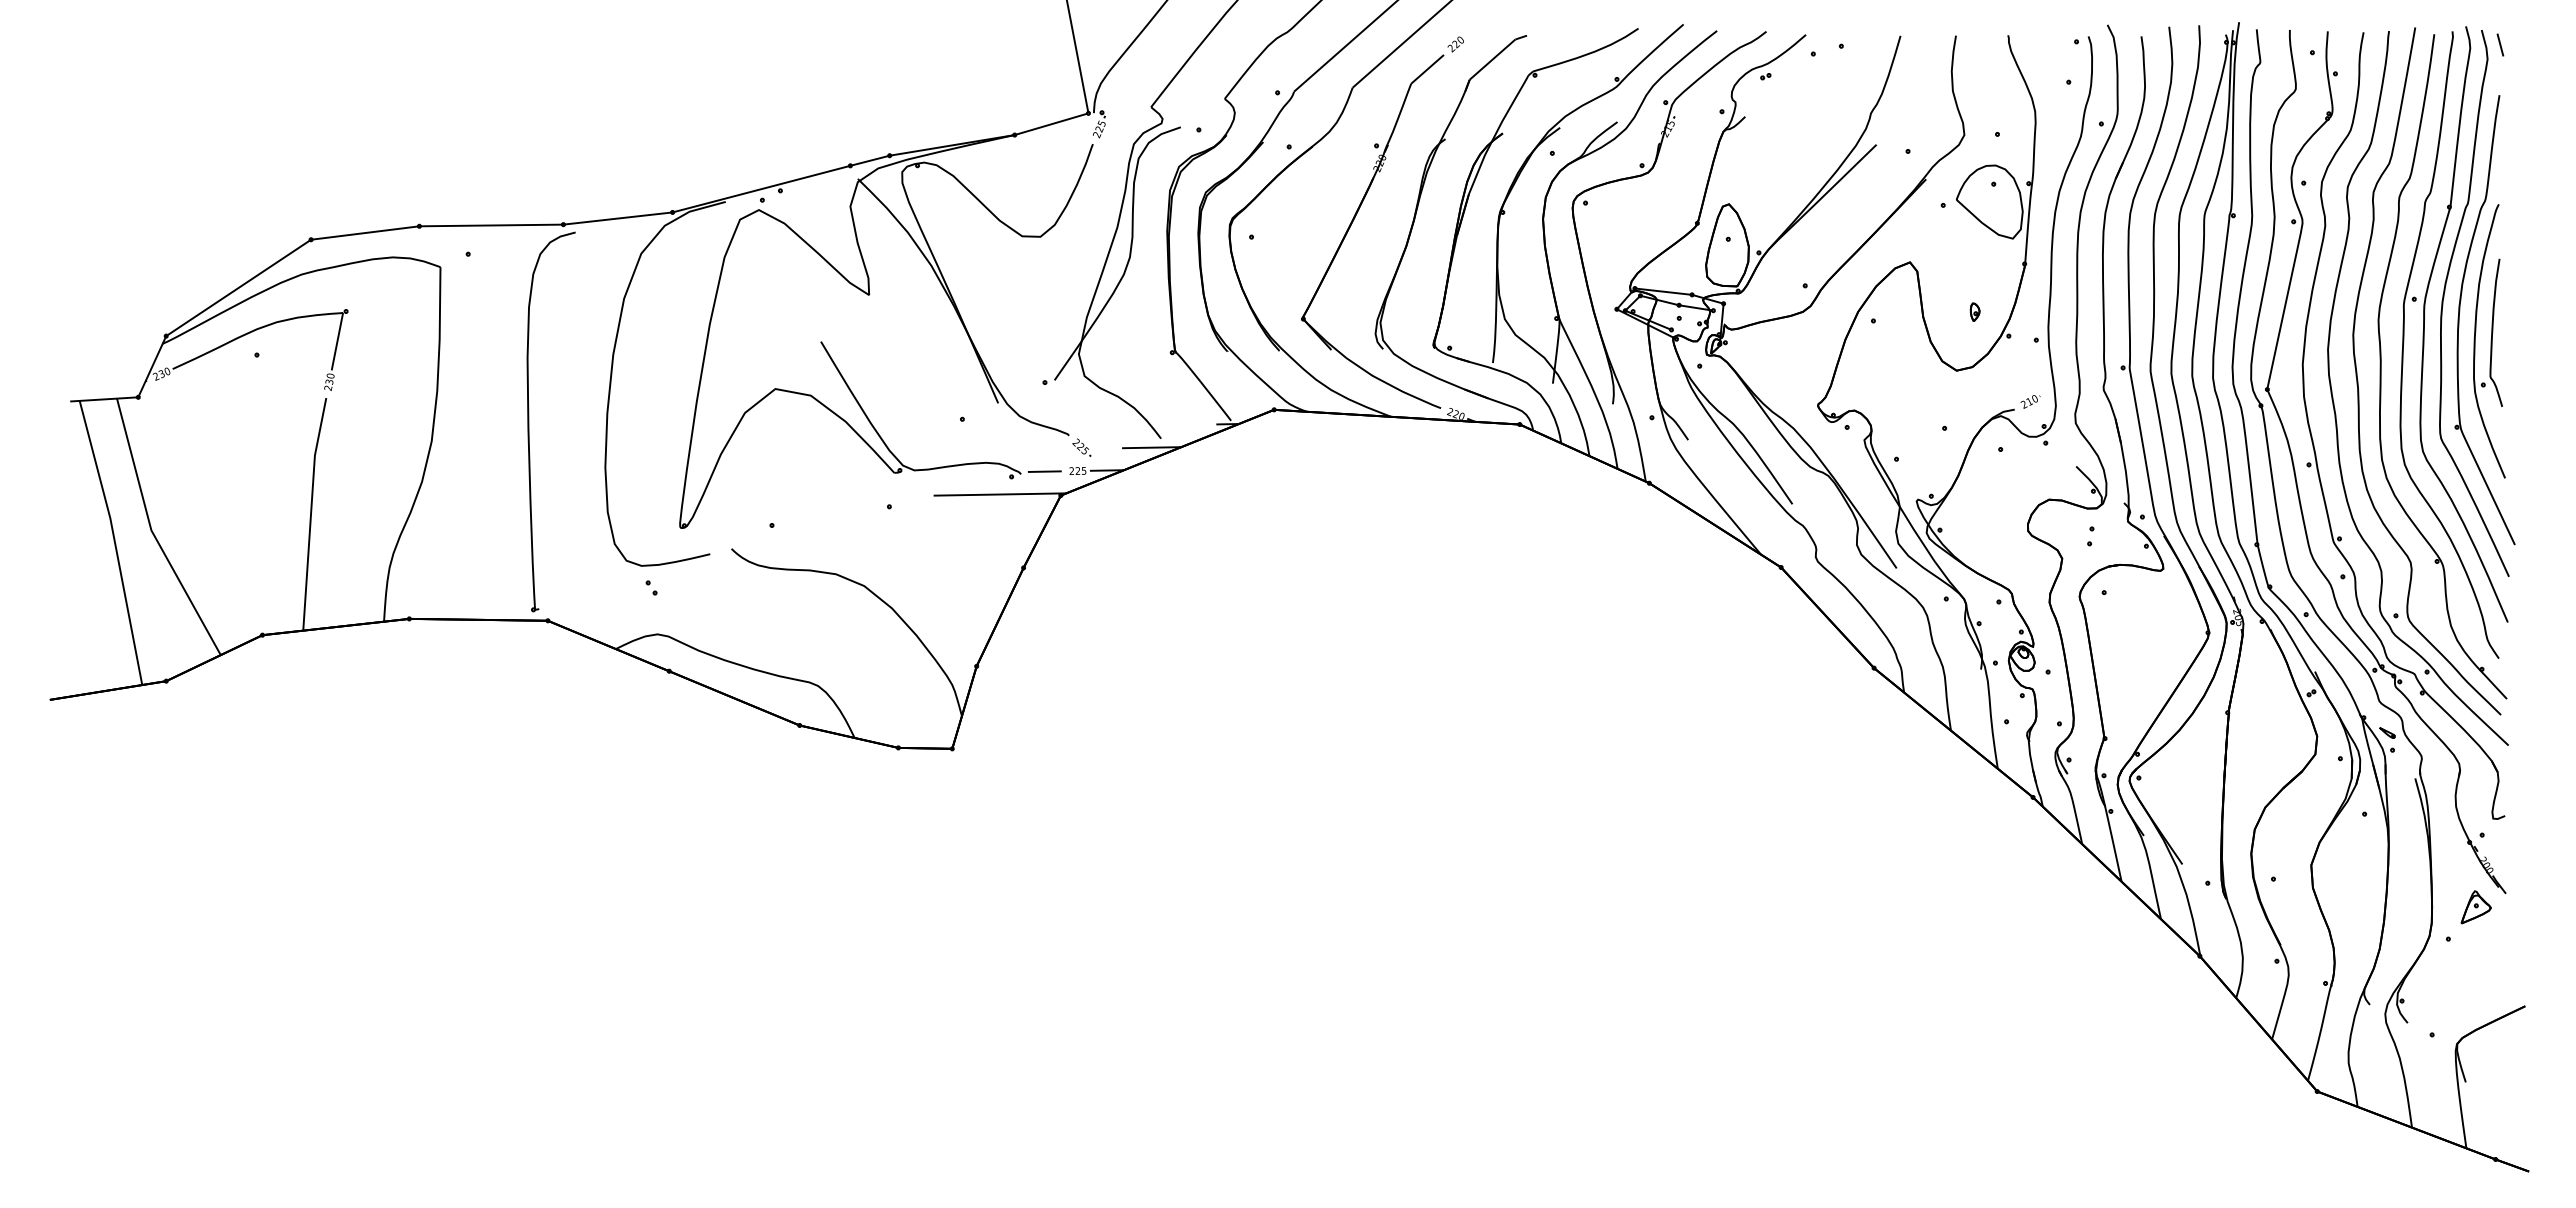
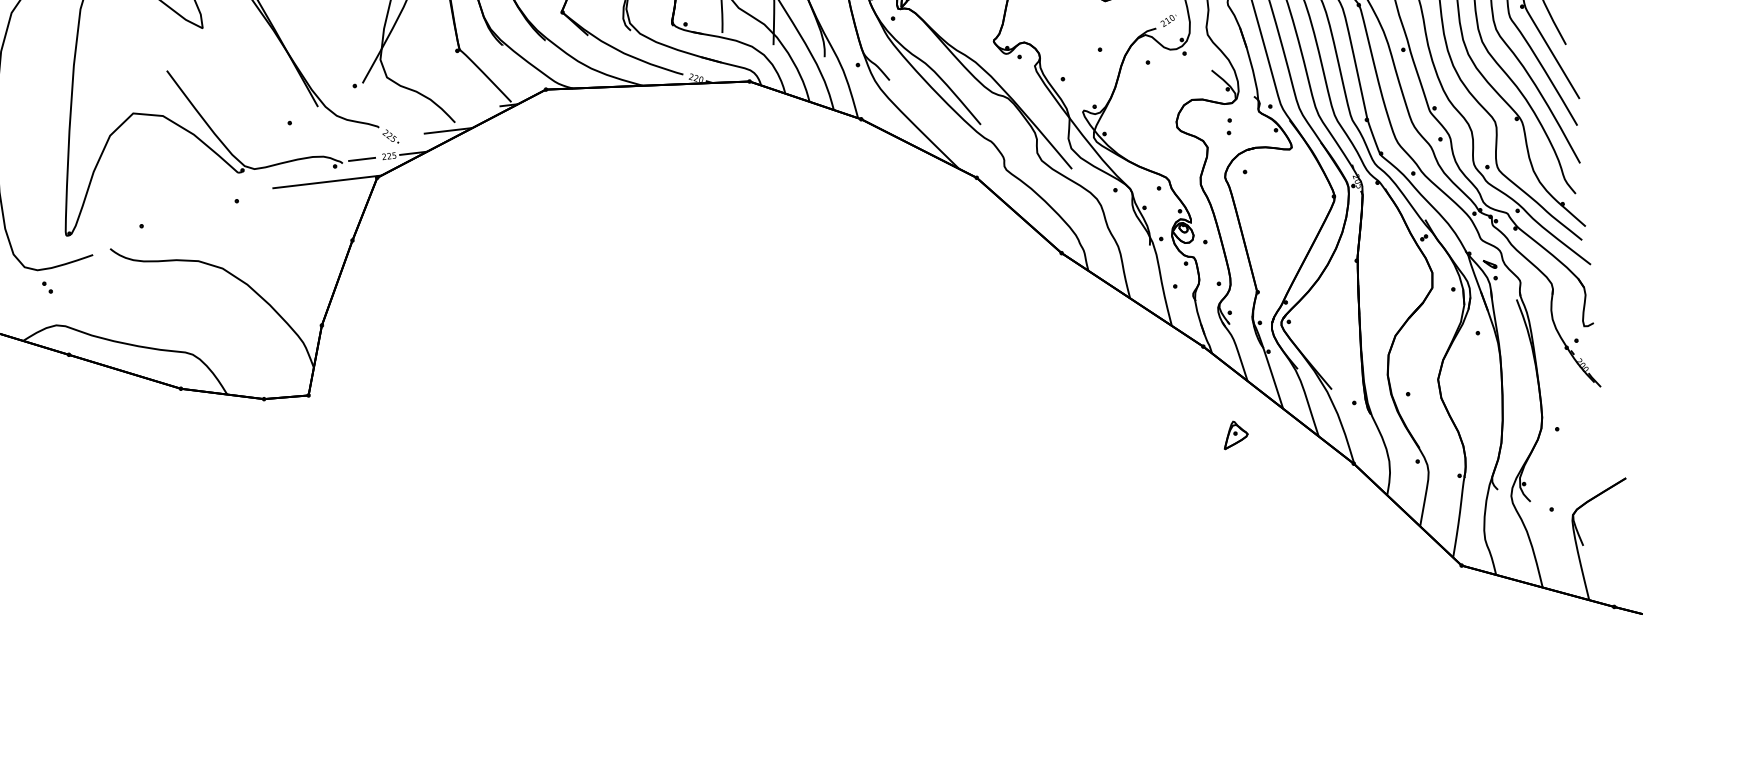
part: (2475, 907) -> (1234, 435), moved

